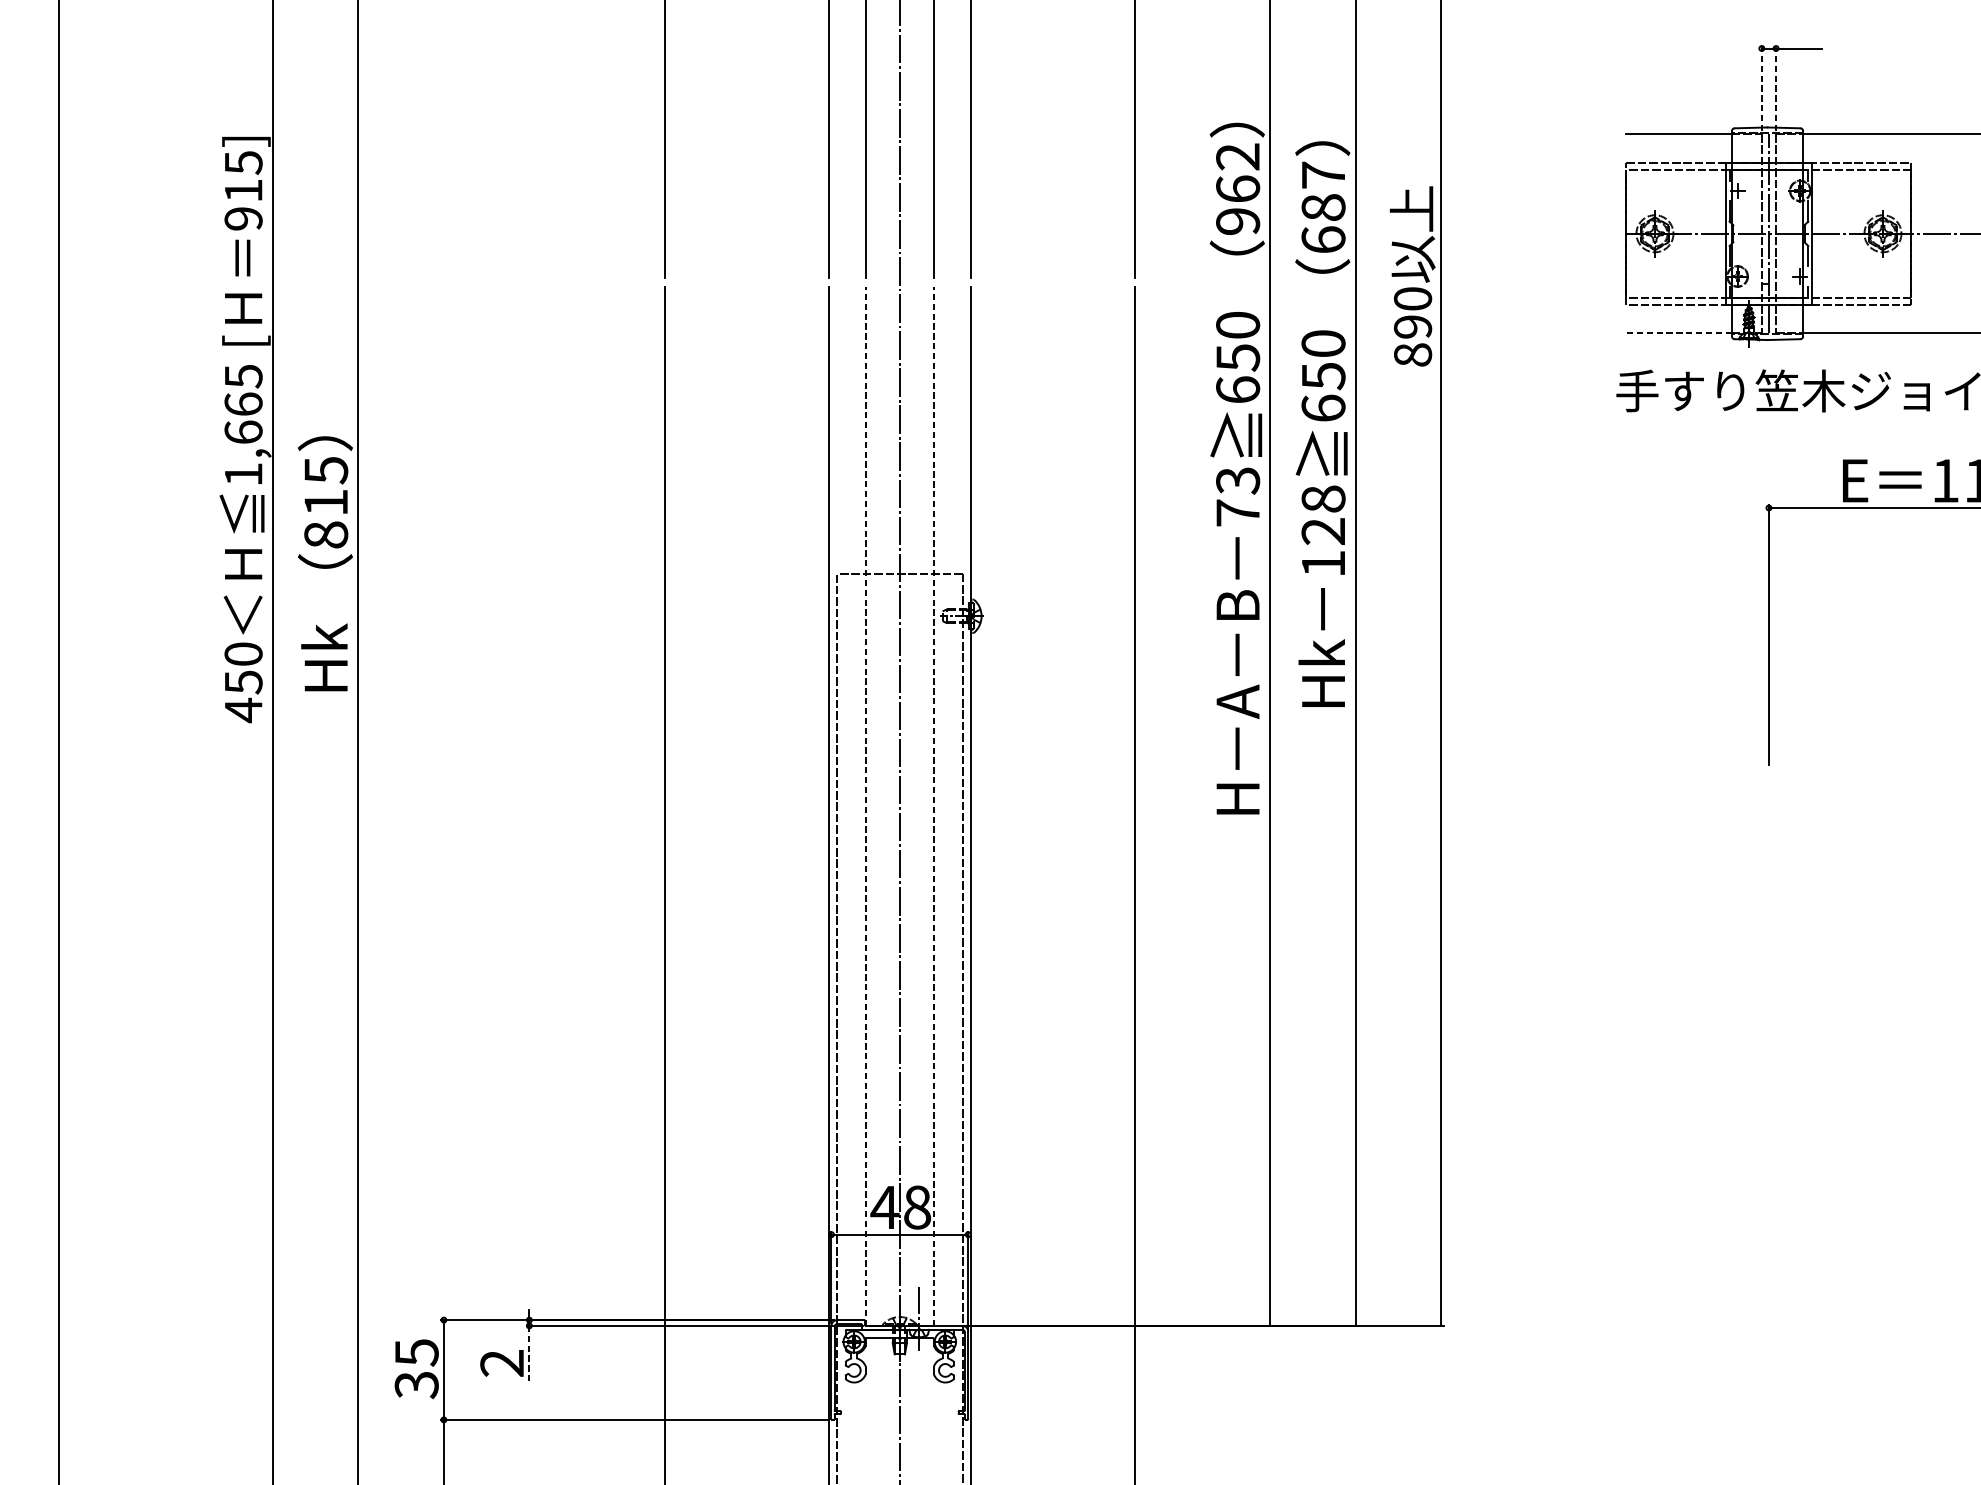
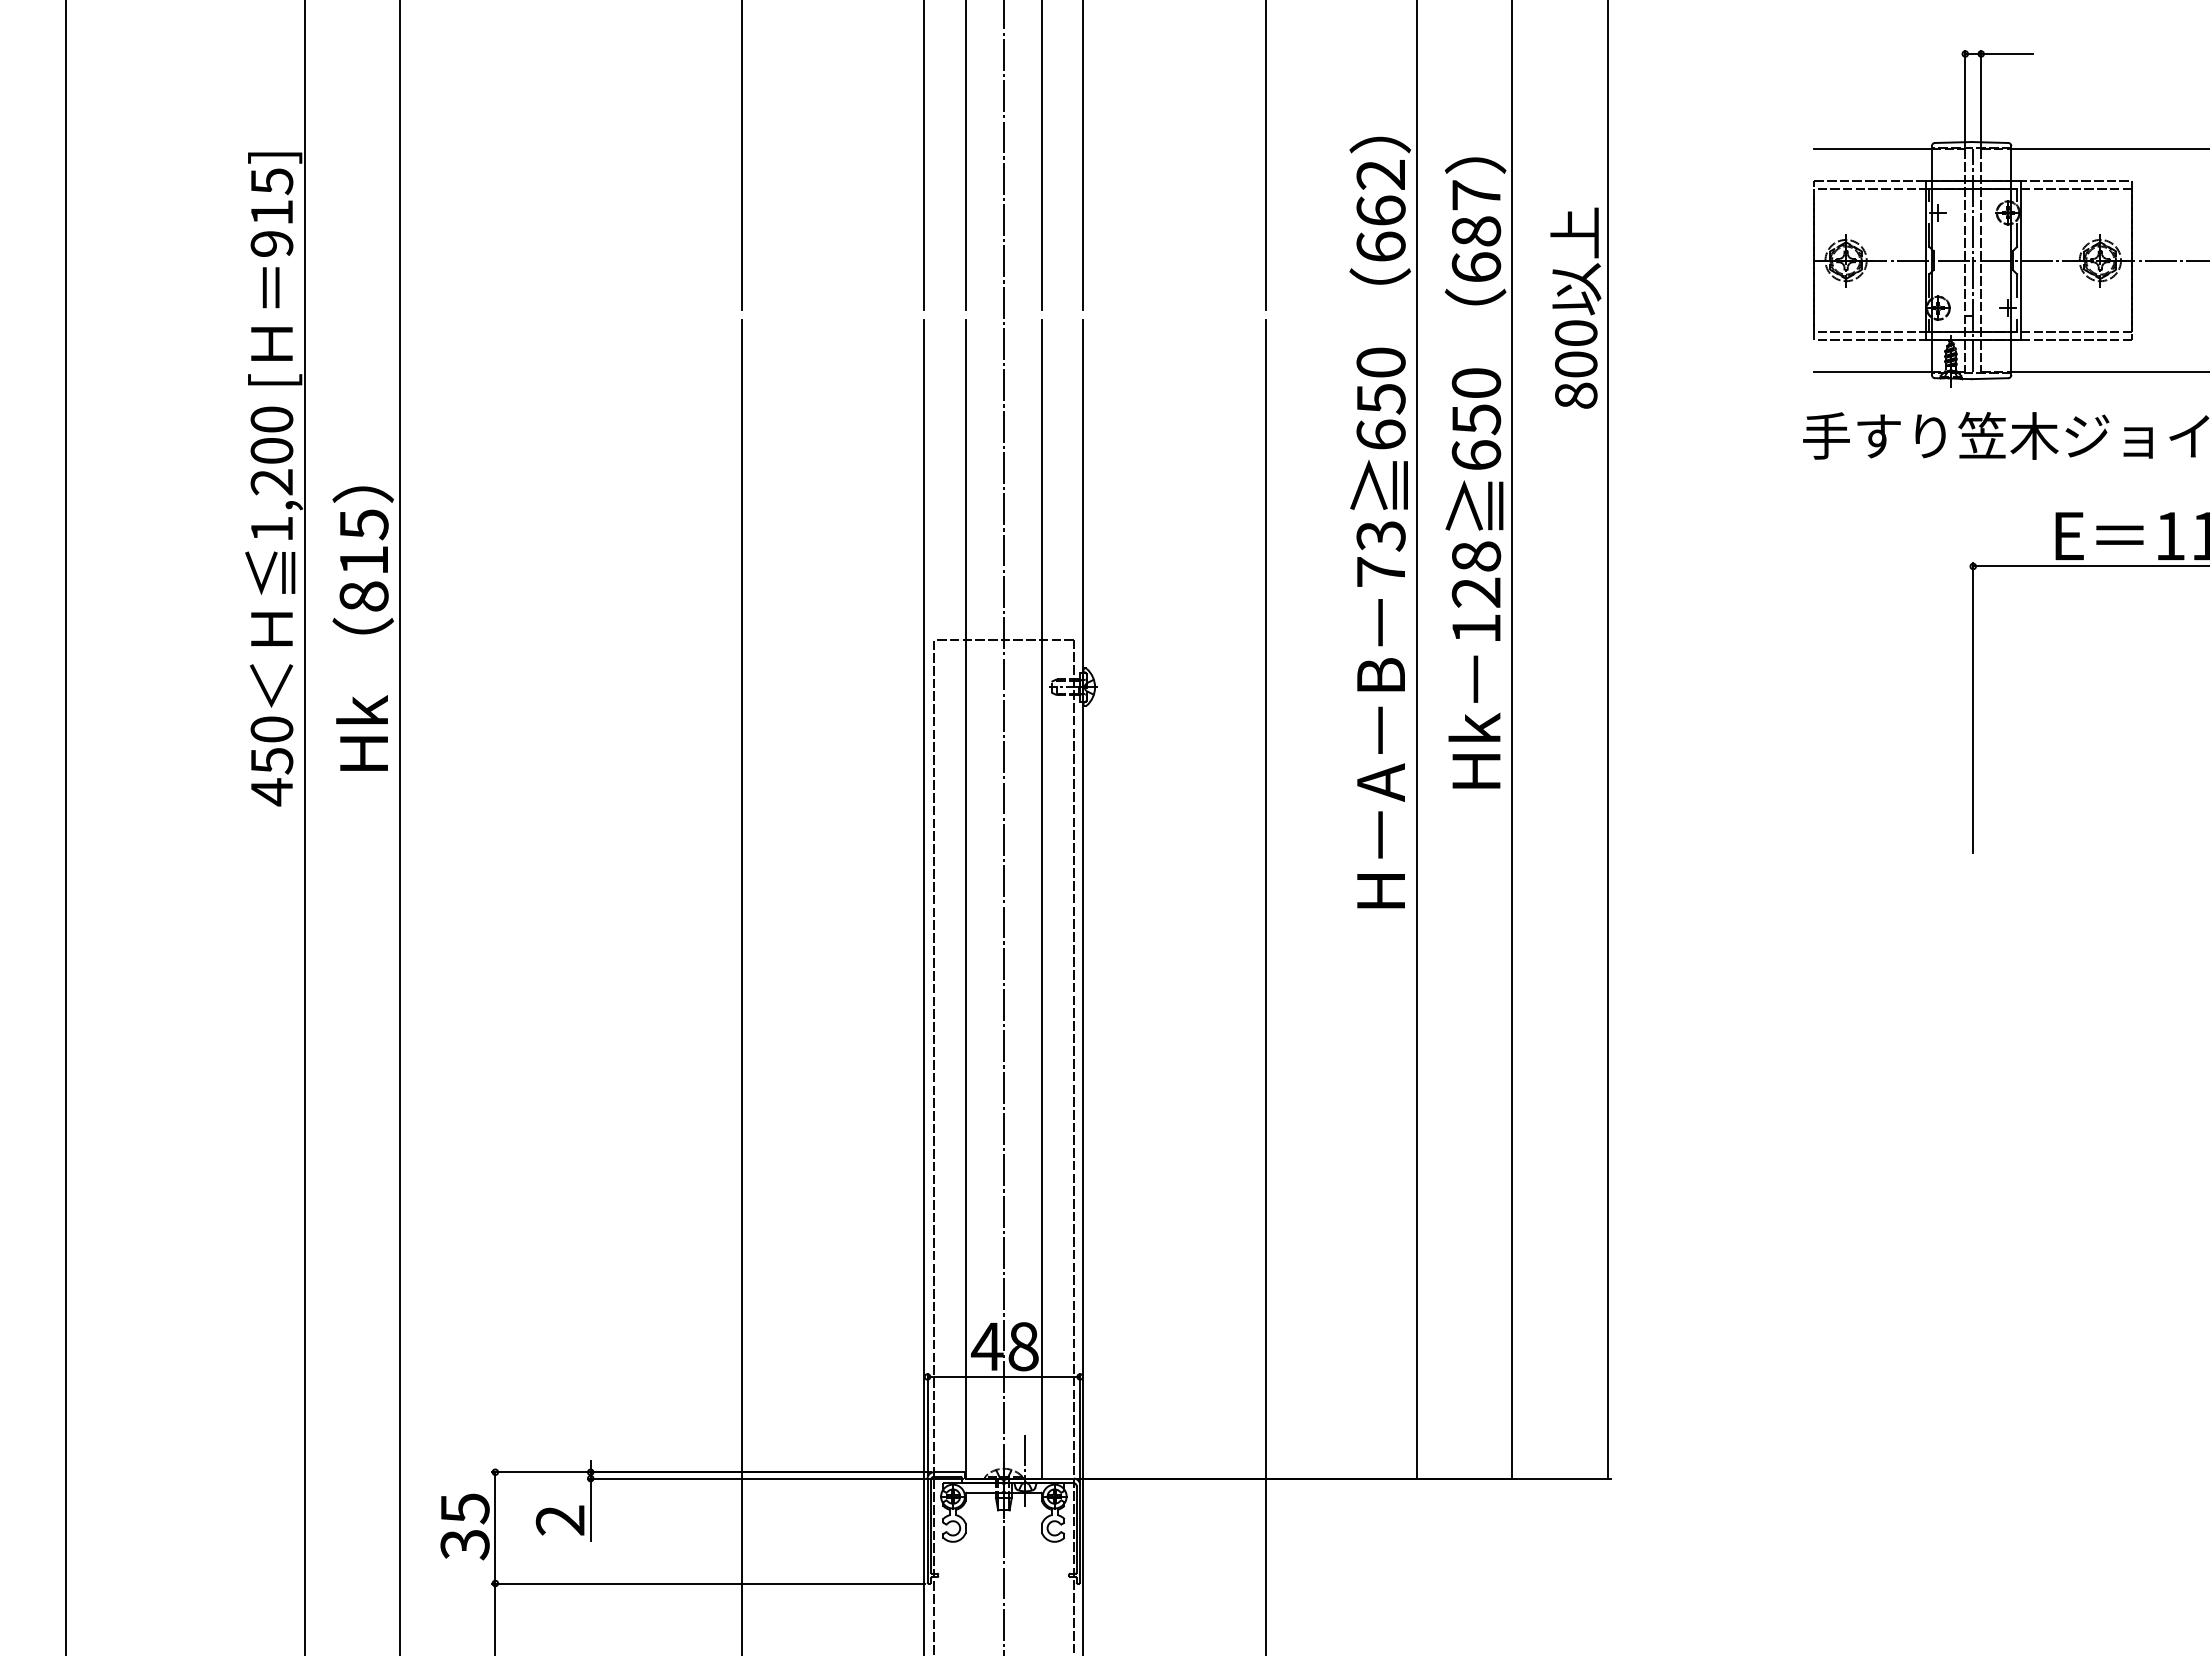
line: (1762, 88) -> (1965, 98), dashed -> solid
line: (1776, 88) -> (1981, 98), dashed -> solid
text: (1237, 221) -> (1380, 246), 962 -> 662
text: (1413, 326) -> (1576, 364), 890 -> 800
line: (1679, 333) -> (1873, 371), dashed -> solid
text: (243, 404) -> (271, 450), 1,665 -> 1,200
line: (865, 805) -> (965, 898), dashed -> solid
line: (934, 805) -> (1042, 898), dashed -> solid
line: (529, 1354) -> (590, 1510), dashed -> solid

